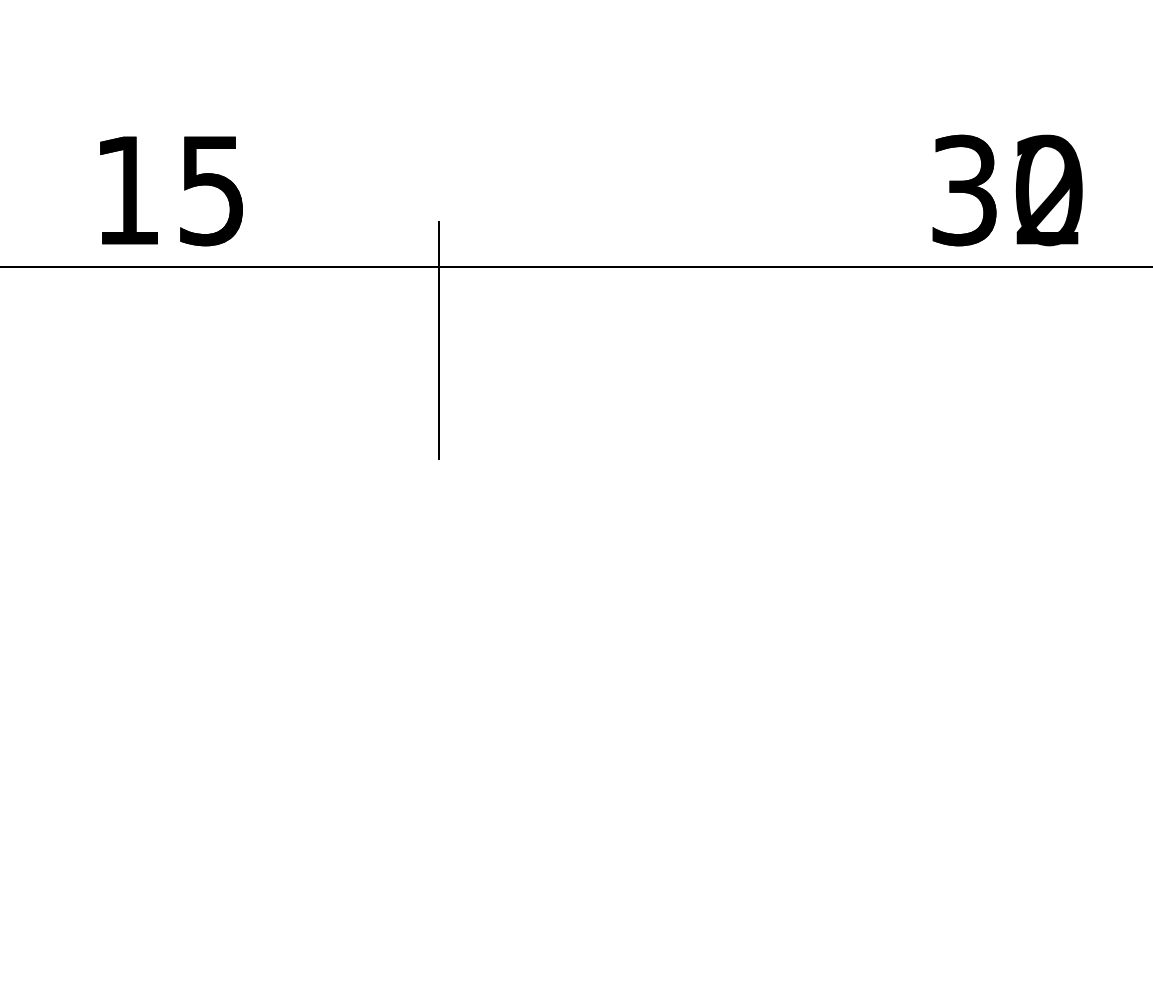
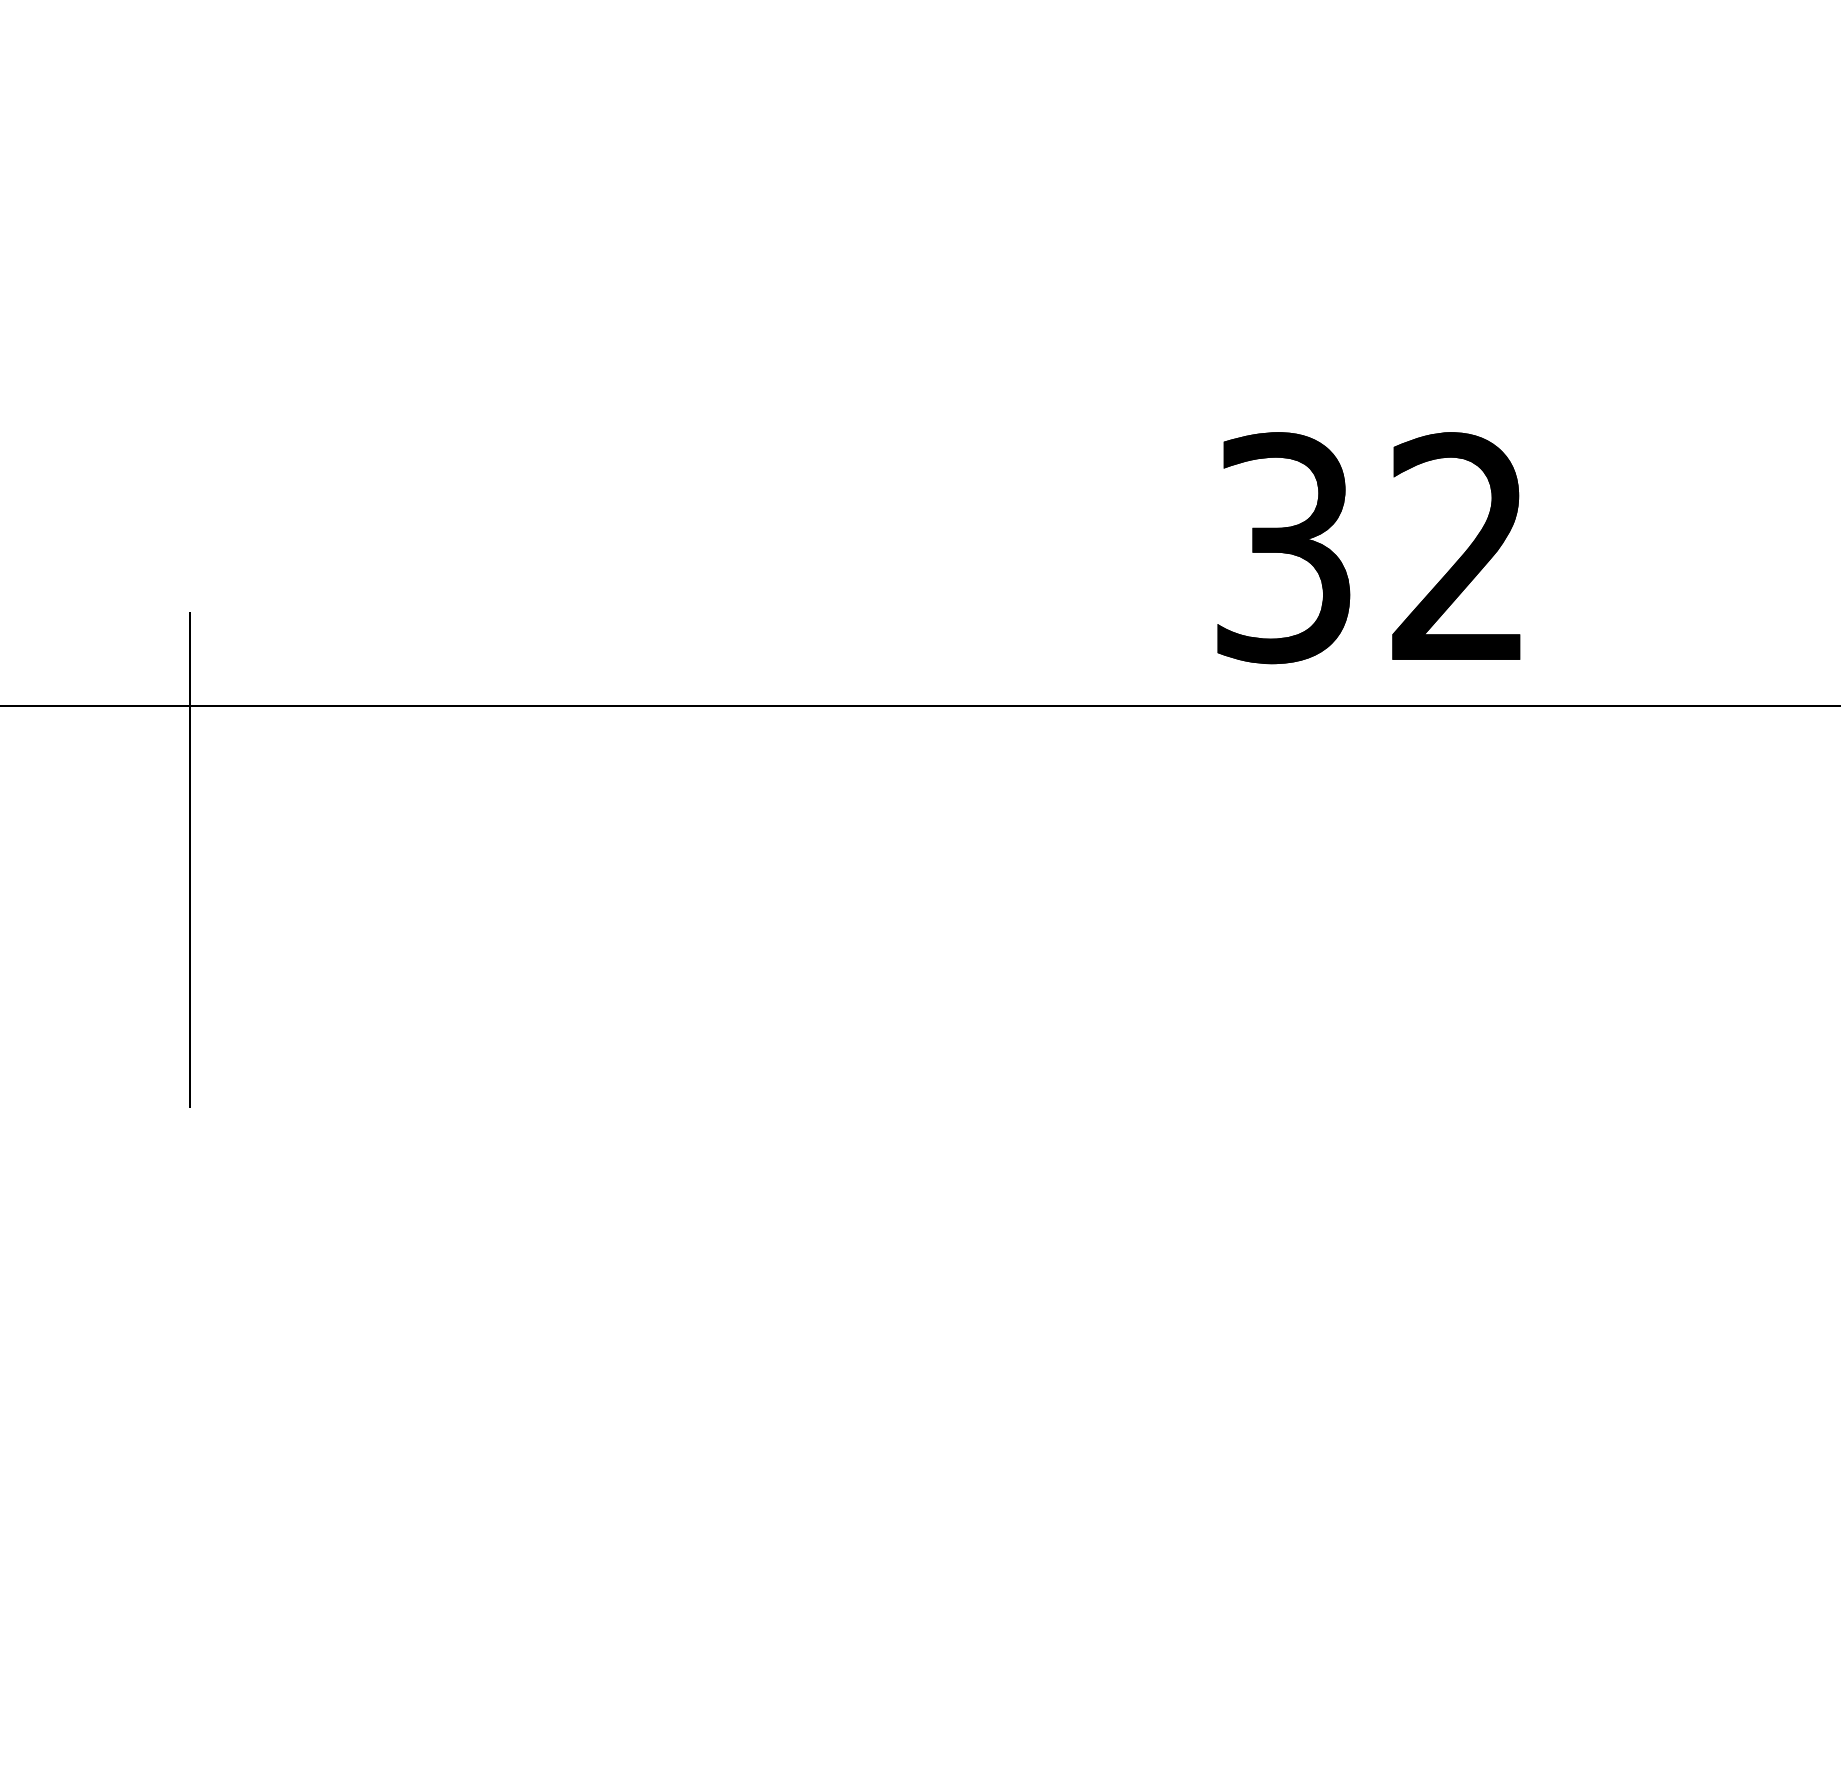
text: (1048, 190) -> (1458, 548), 30 -> 32

